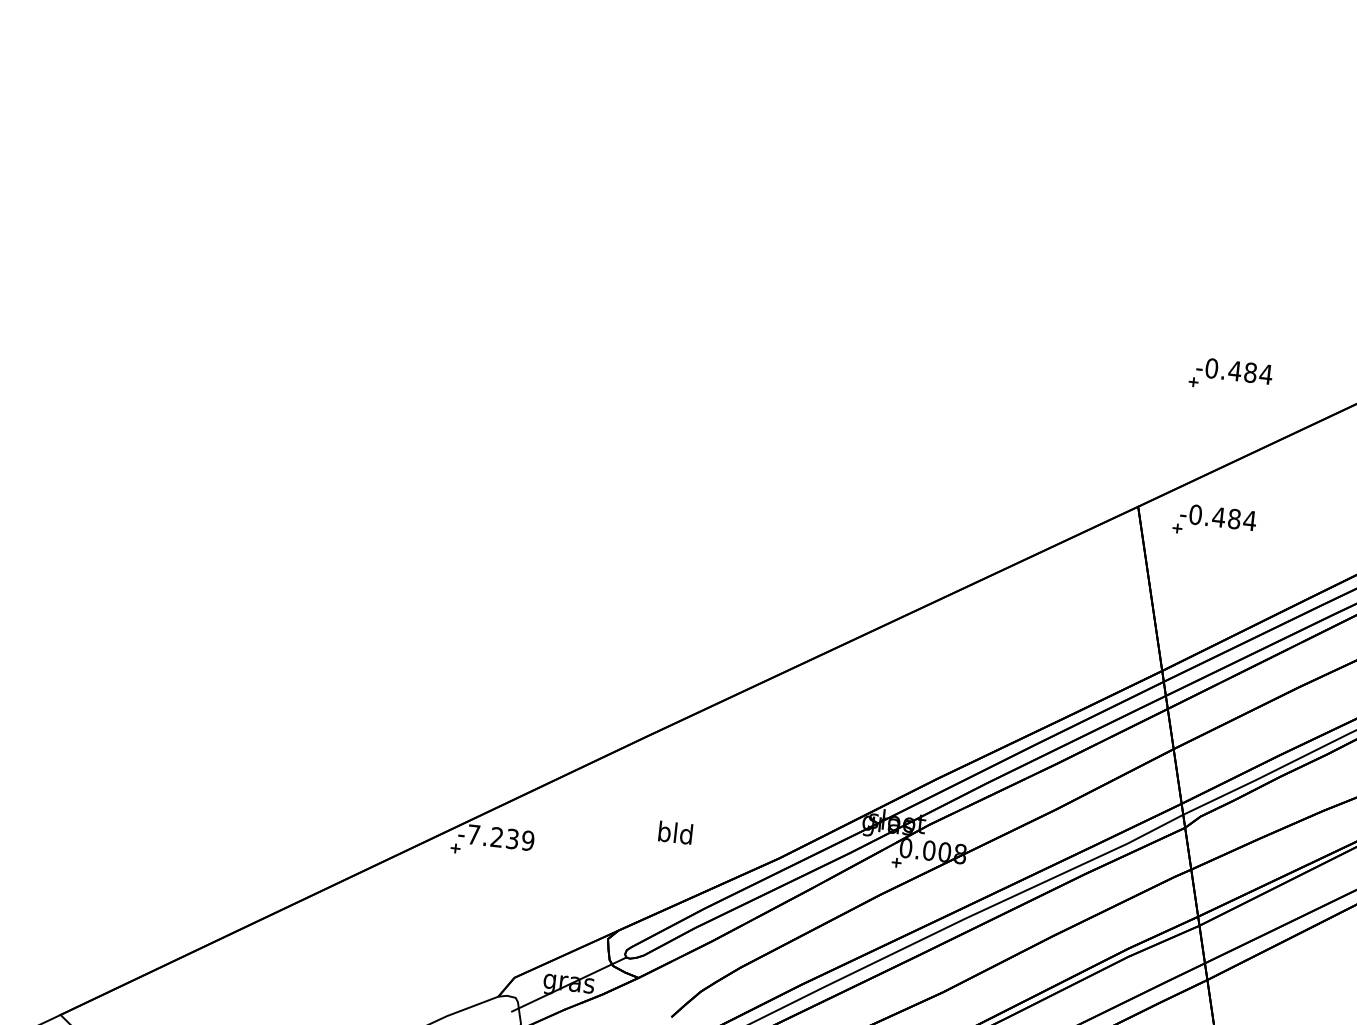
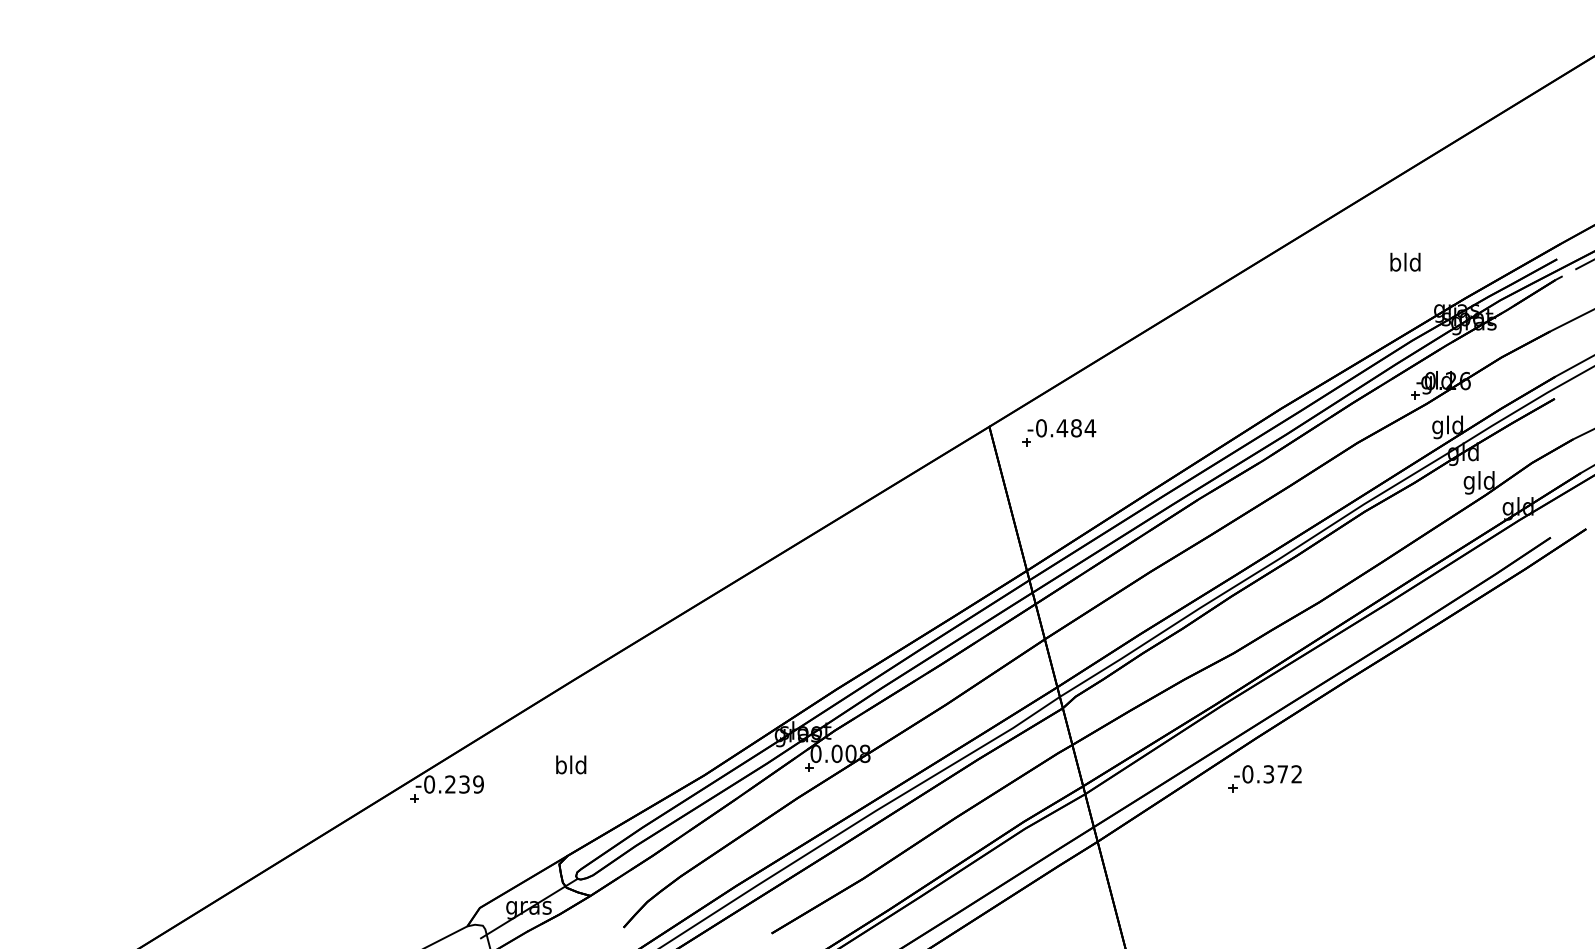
part: (1231, 375) -> (1059, 300), removed
text: (676, 832) -> (571, 764), moved
text: (473, 834) -> (429, 784), -7.239 -> -0.239

